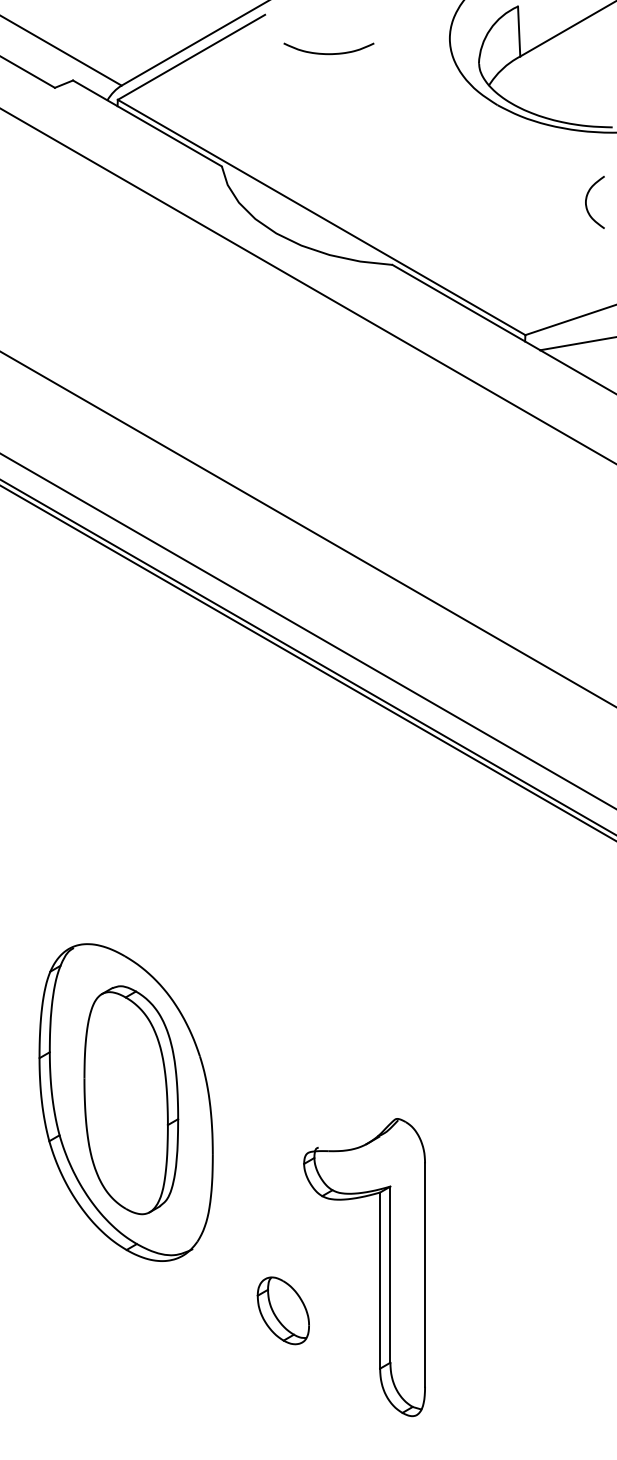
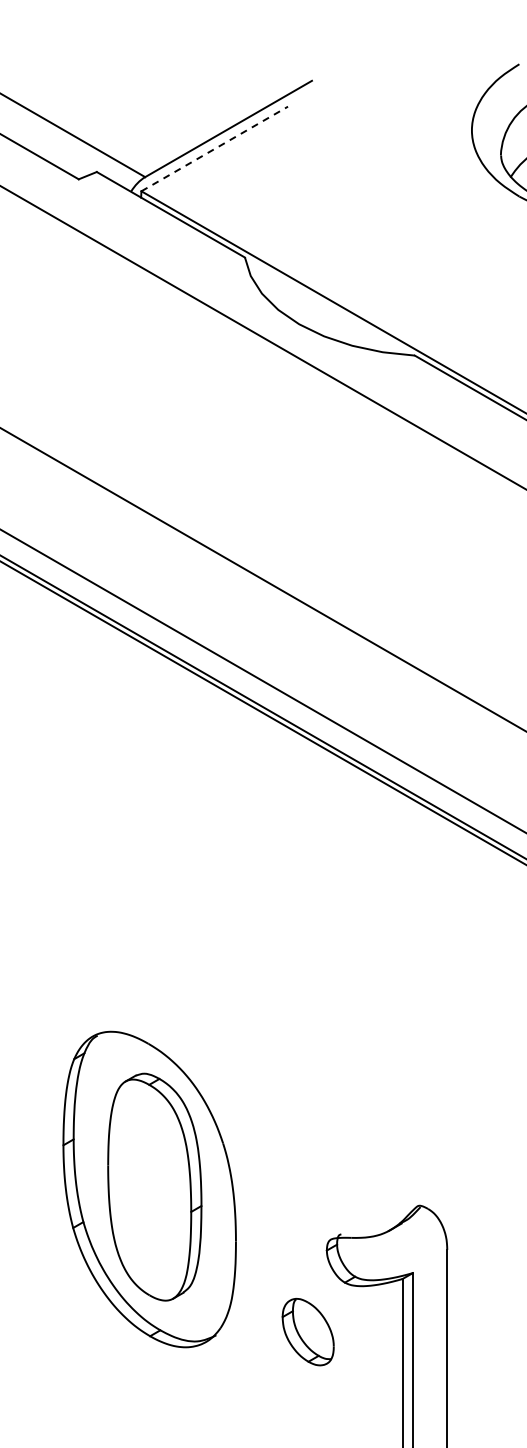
curve: (328, 53) -> (351, 145), removed
line: (191, 57) -> (214, 149), solid -> dashed
part: (282, 1310) -> (307, 1331), moved

